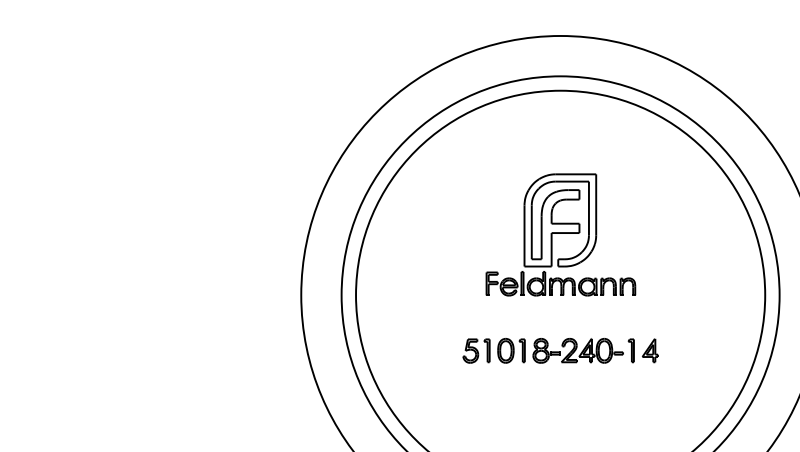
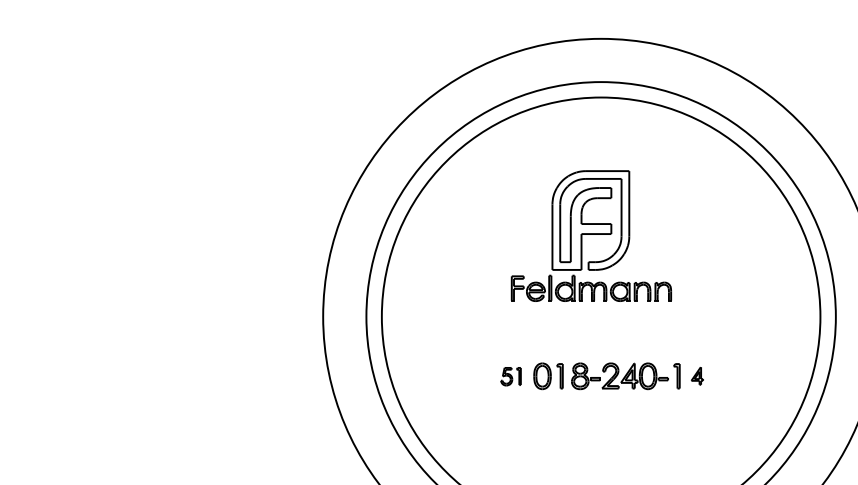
part: (560, 234) -> (590, 235), moved
part: (650, 350) -> (697, 375), size x0.7
part: (476, 351) -> (510, 376), size x0.7

